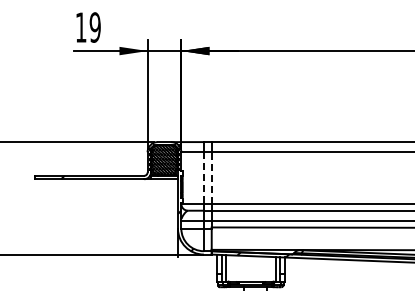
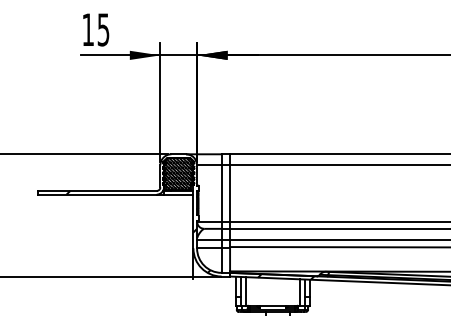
text: (94, 27) -> (102, 29), 19 -> 15
line: (203, 178) -> (221, 193), dashed -> solid
line: (211, 178) -> (229, 193), dashed -> solid

